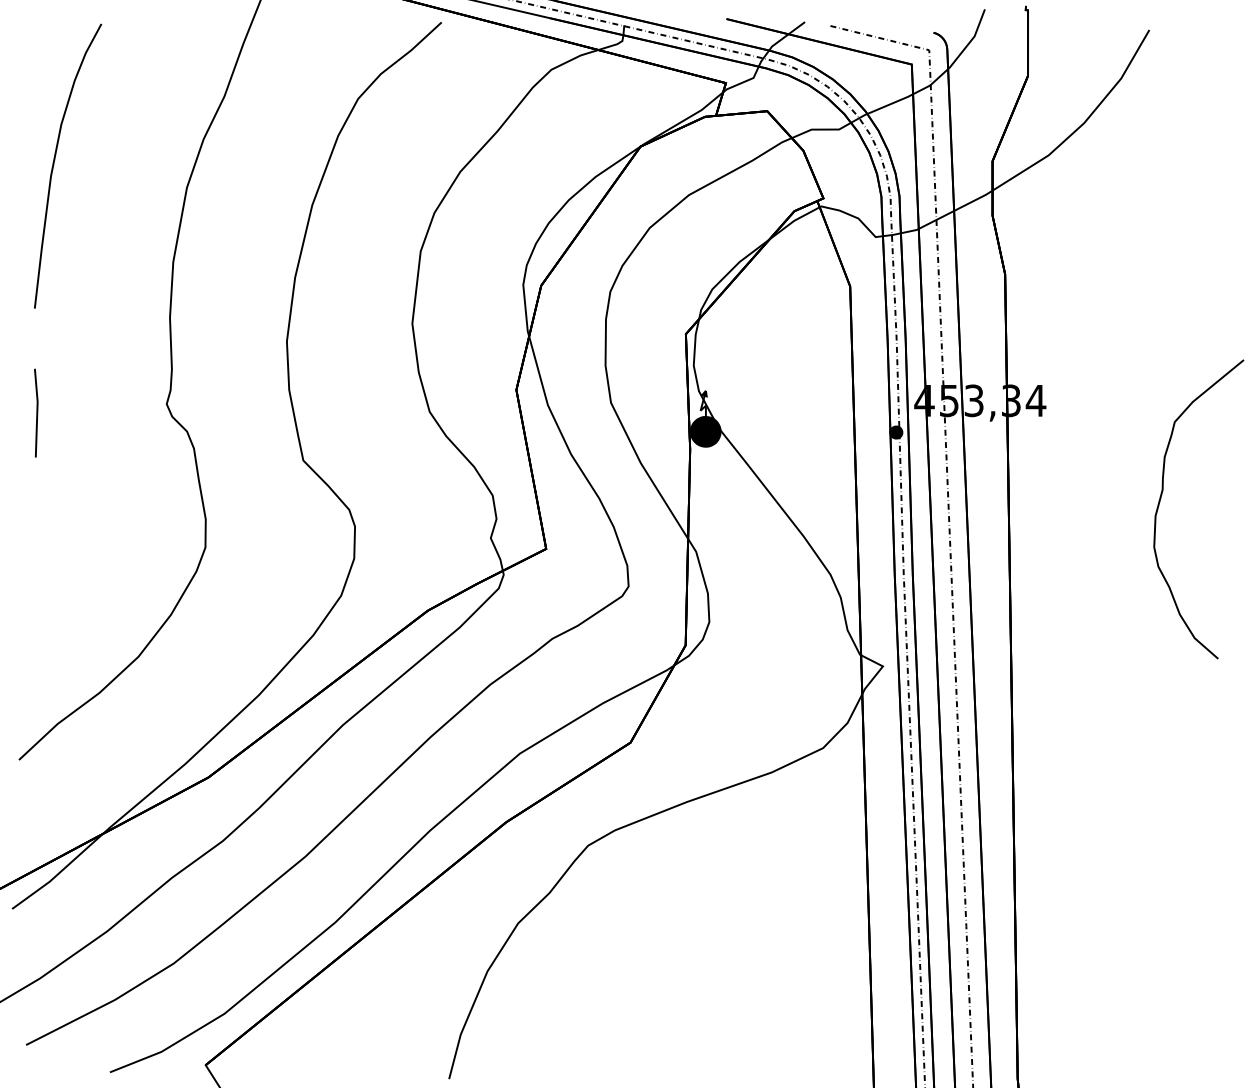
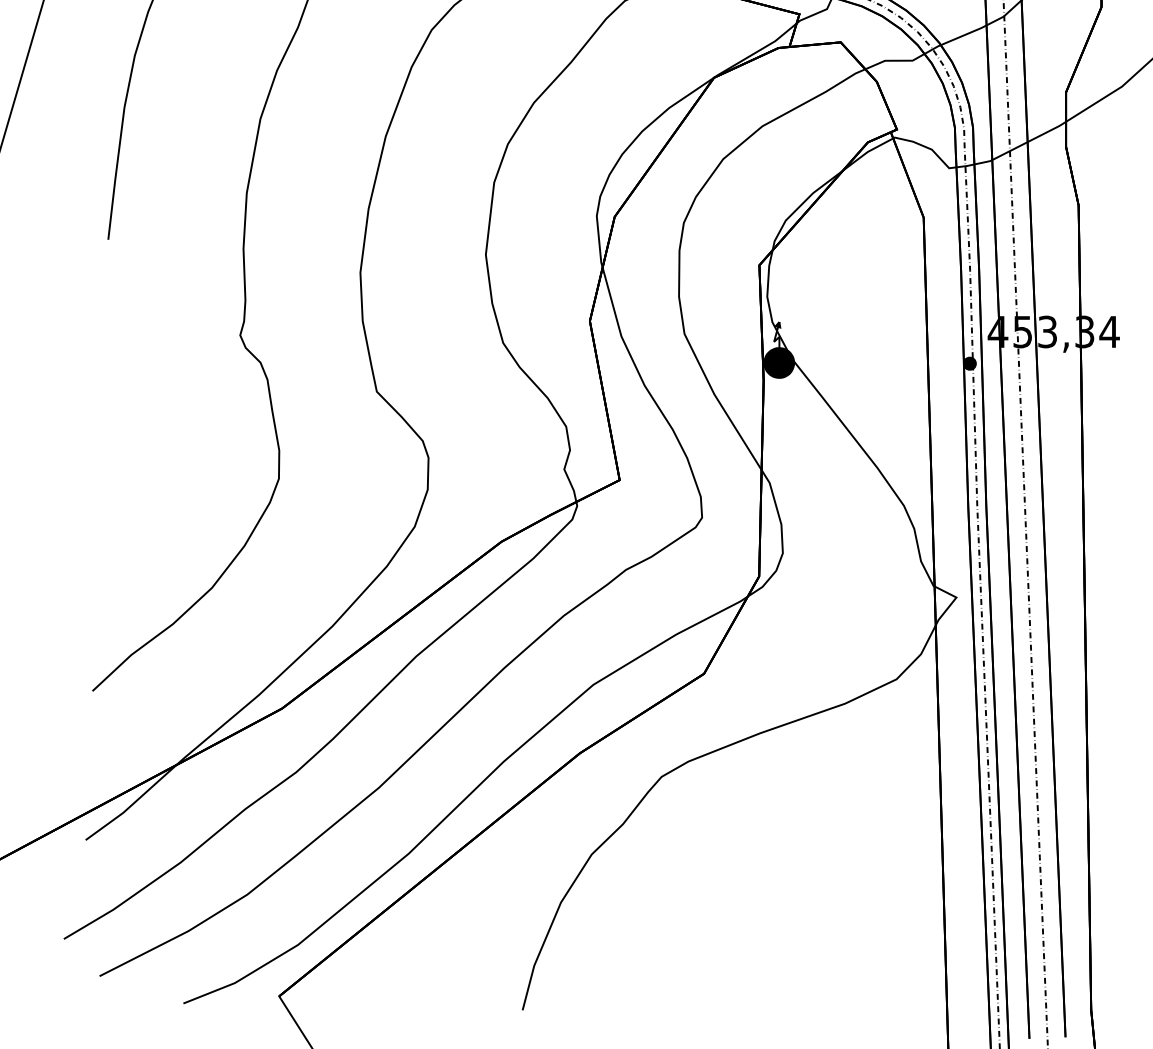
line: (36, 412) -> (110, 343), removed

